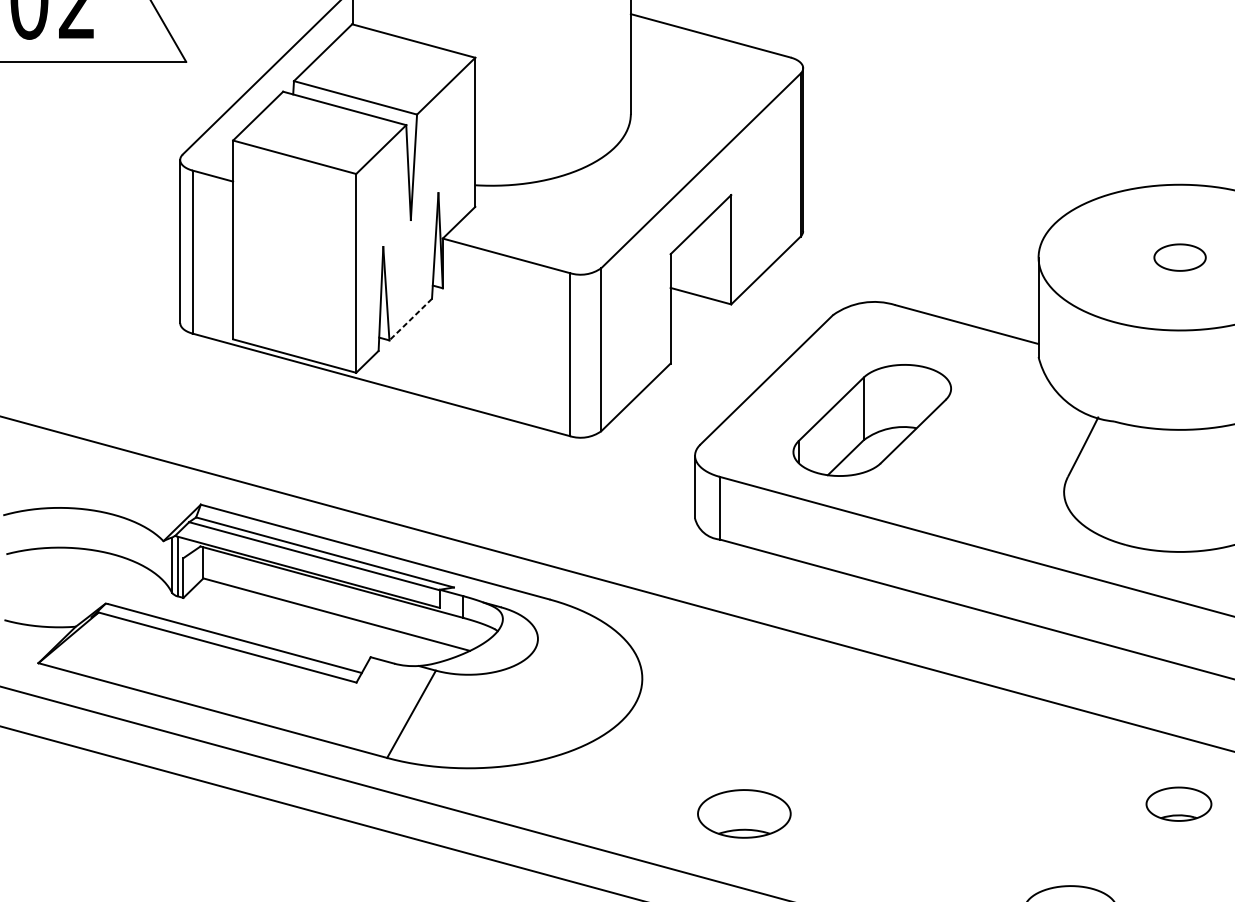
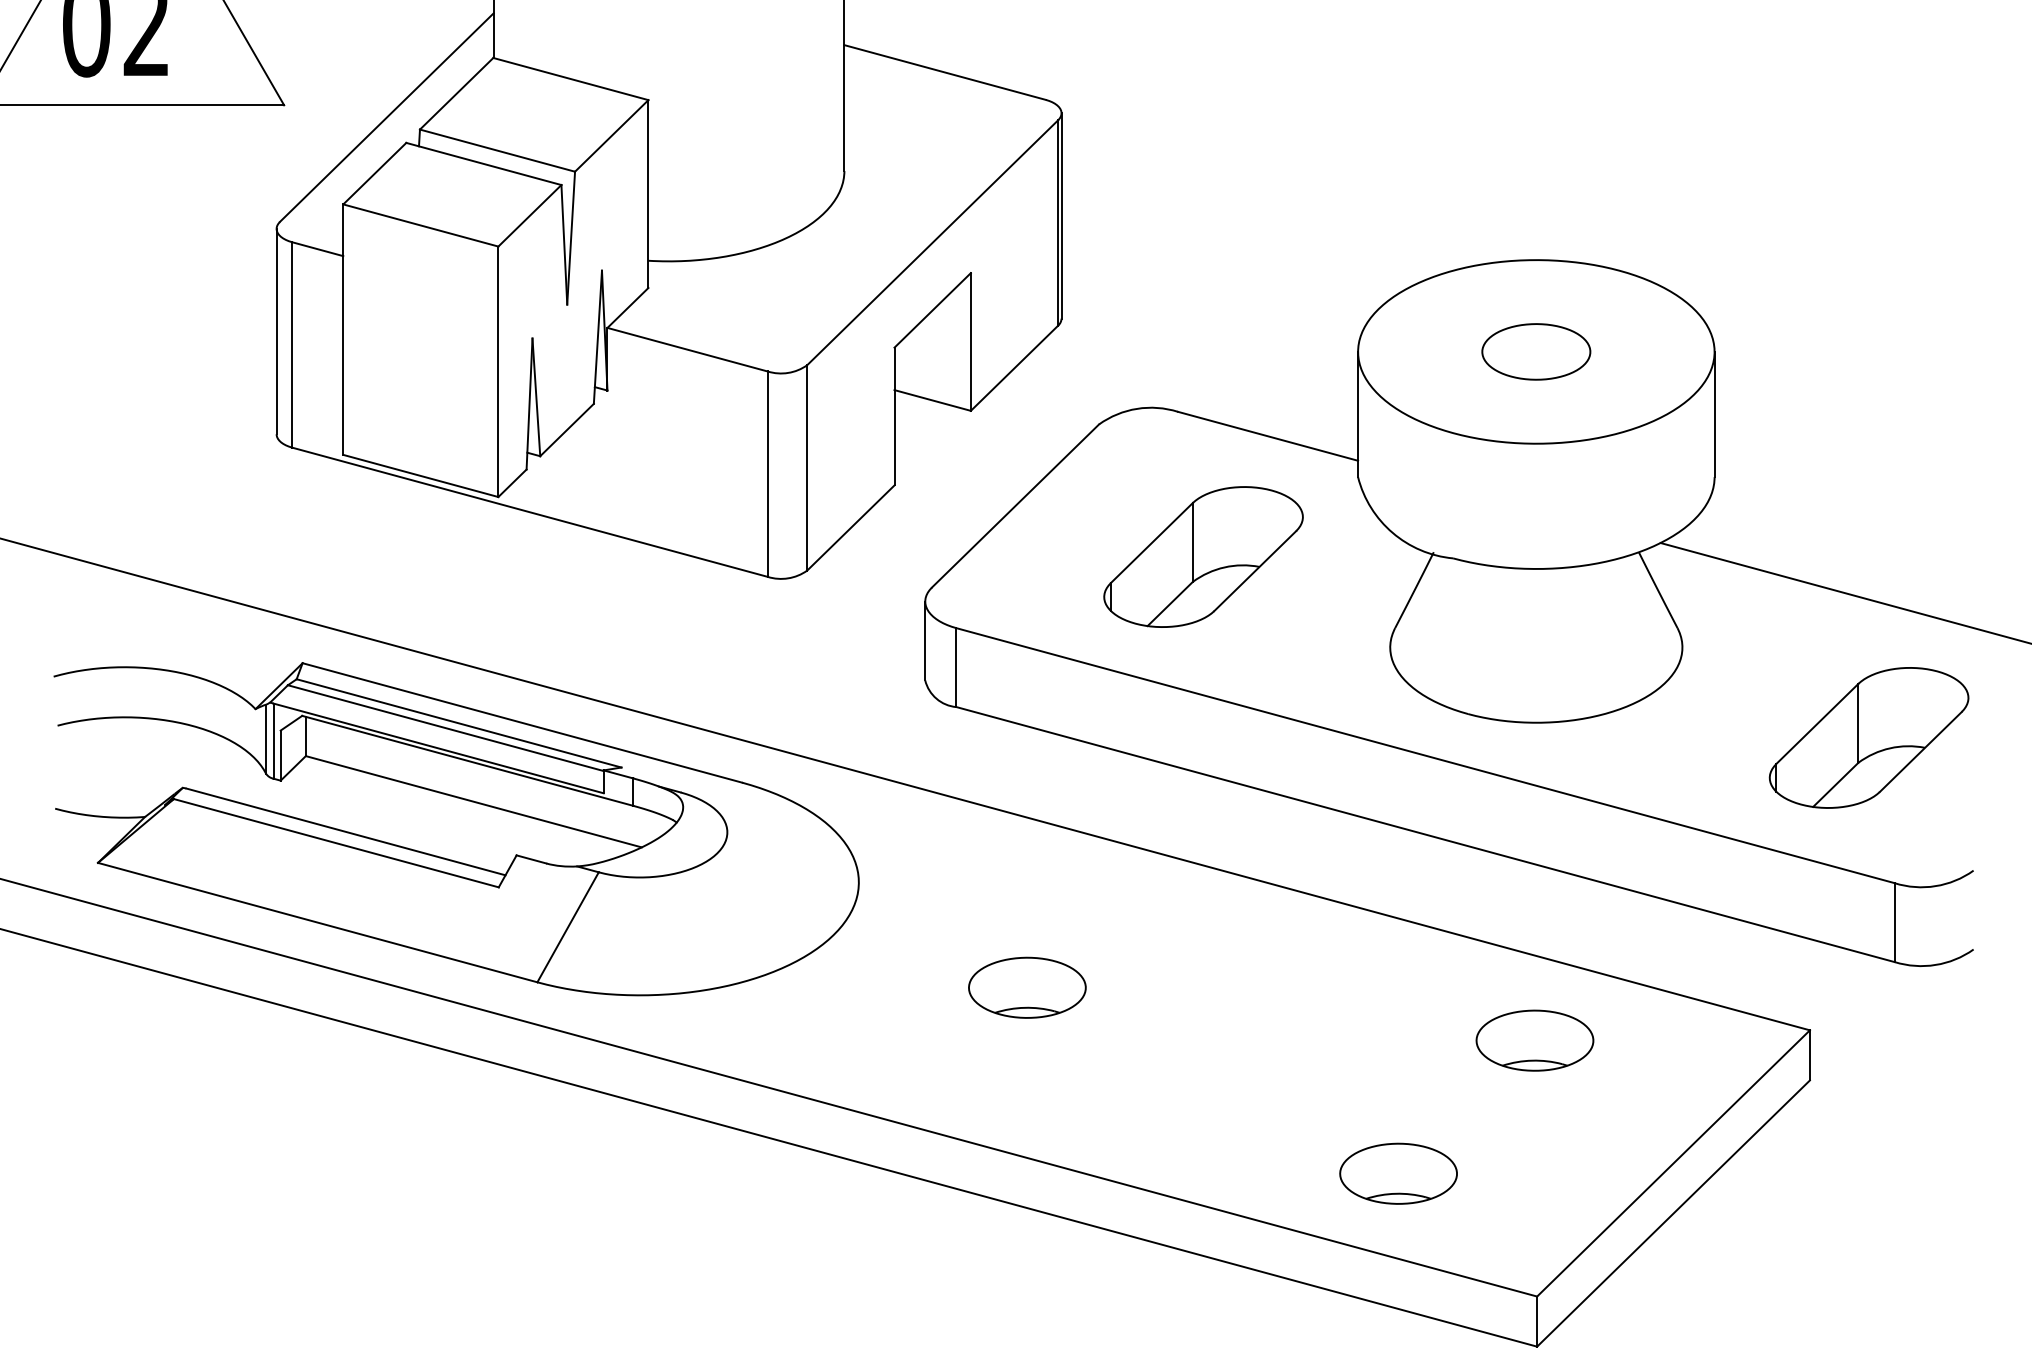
part: (1180, 257) -> (1536, 351), size x1.67
line: (410, 319) -> (566, 430), dashed -> solid
part: (872, 419) -> (1203, 556), moved
part: (1178, 804) -> (1534, 1040), size x1.43
part: (744, 813) -> (1027, 987), moved

